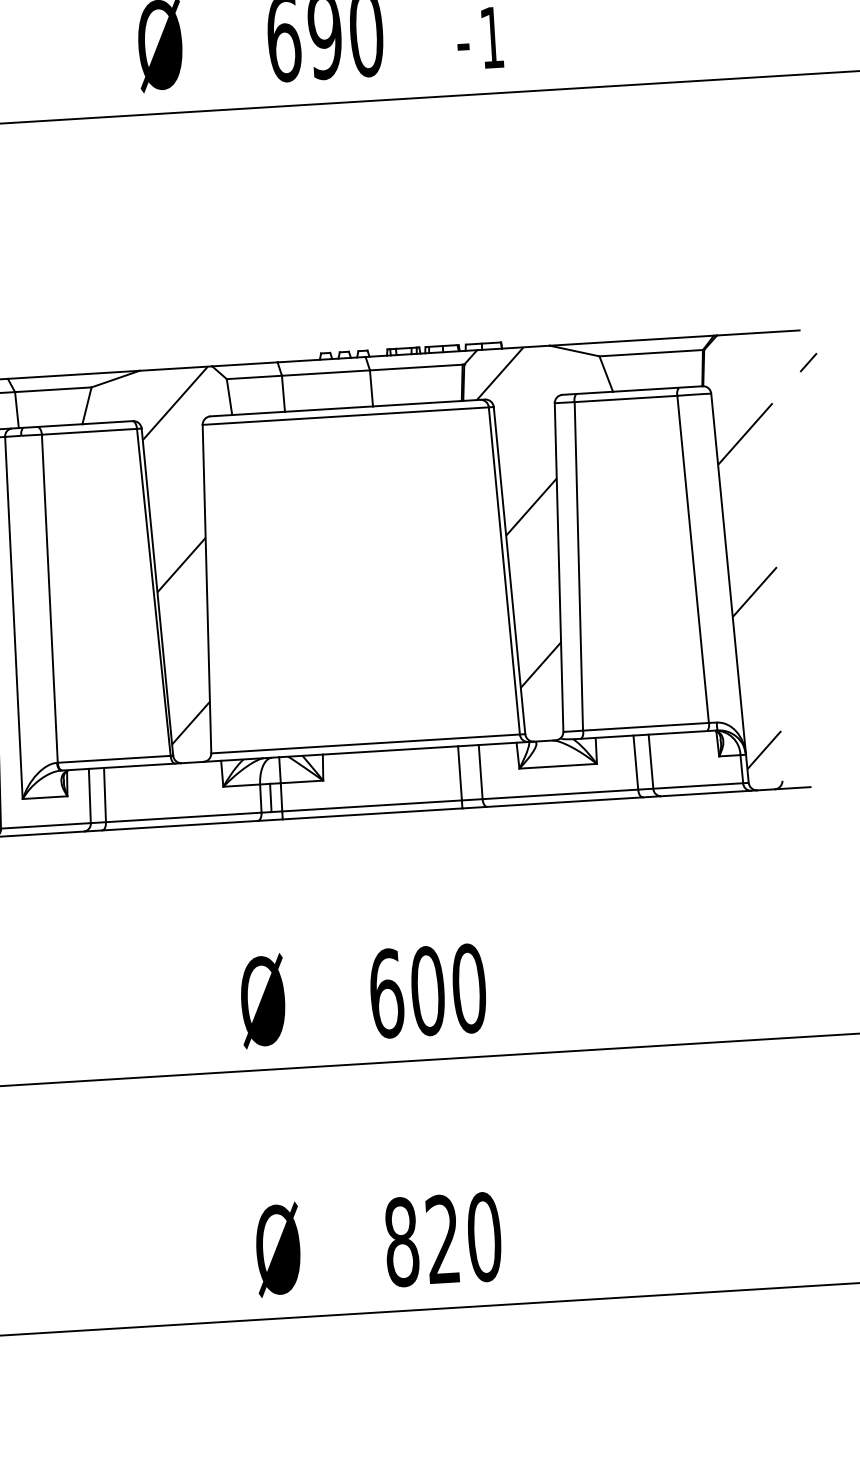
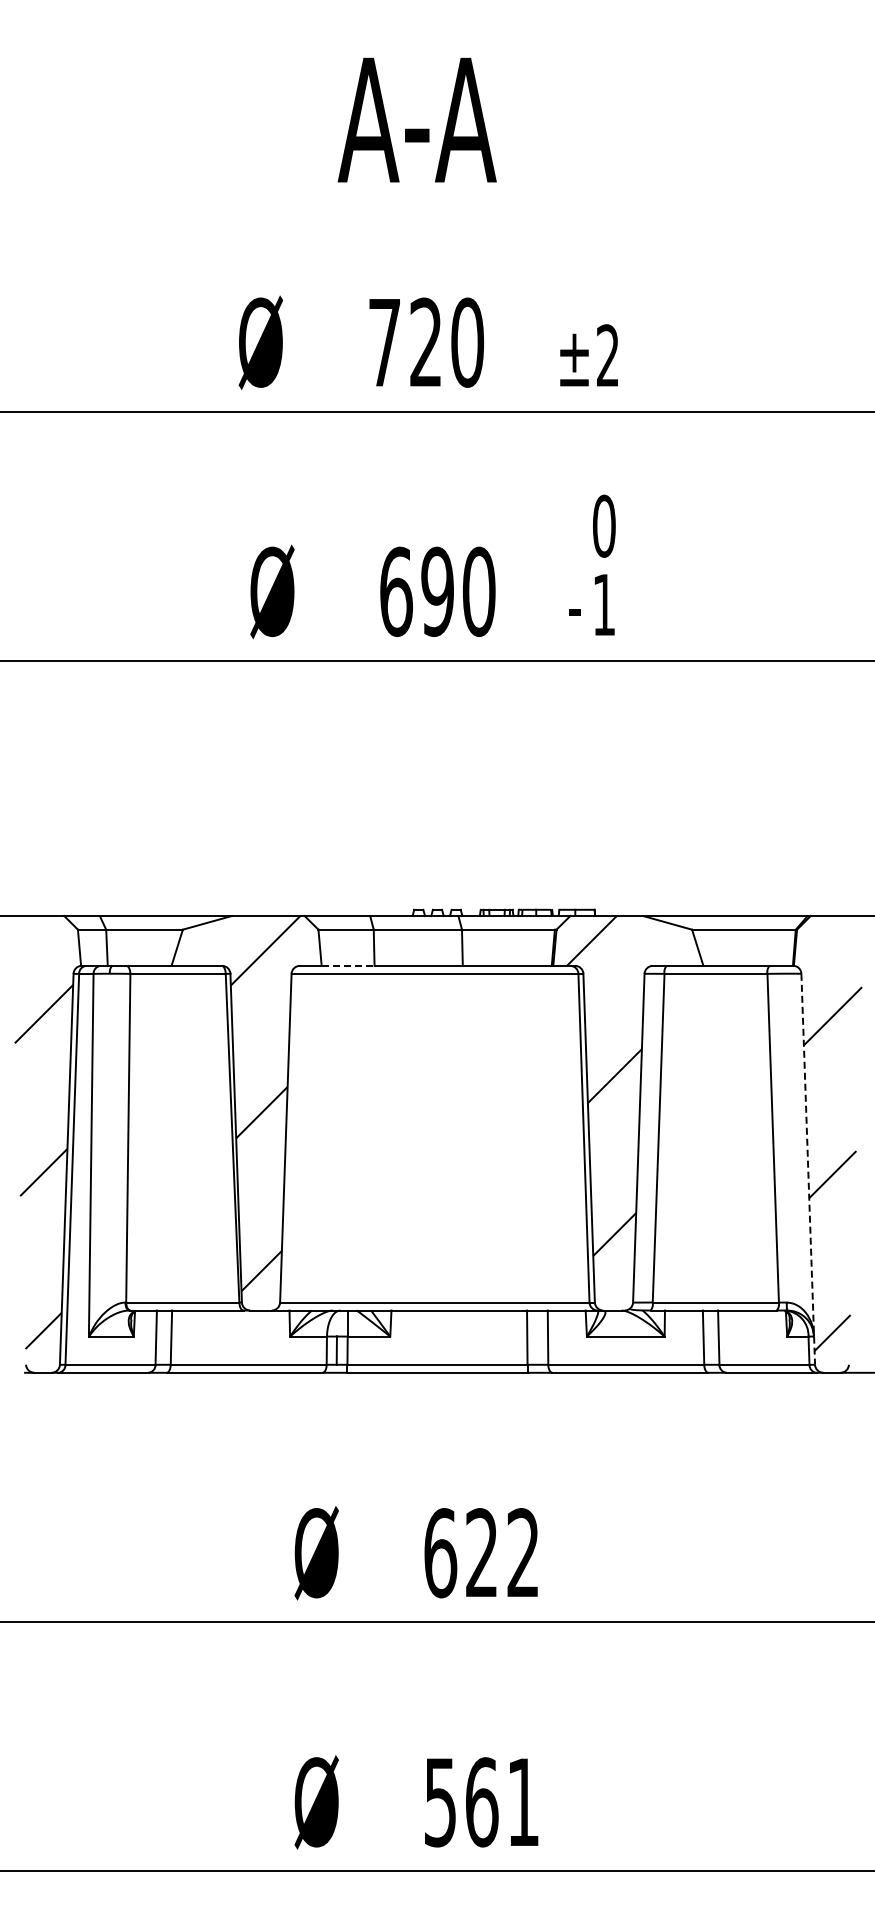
line: (258, 413) -> (348, 965), solid -> dashed
line: (730, 588) -> (808, 1169), solid -> dashed
text: (448, 990) -> (502, 1553), 600 -> 622
text: (442, 1239) -> (481, 1802), 820 -> 561

